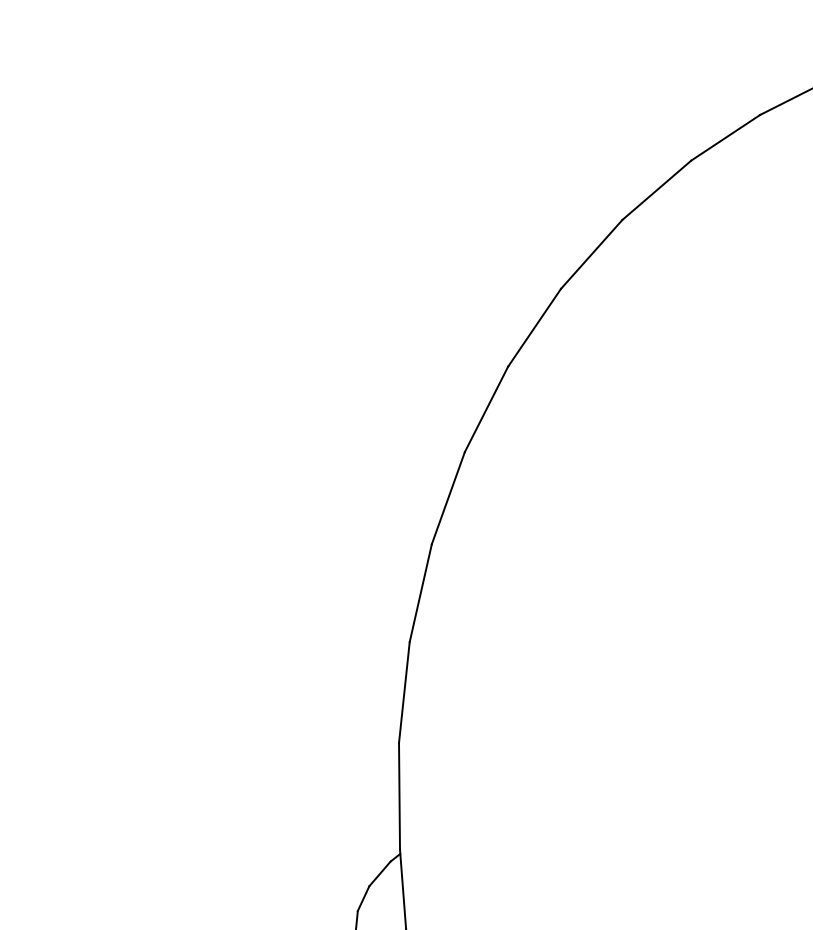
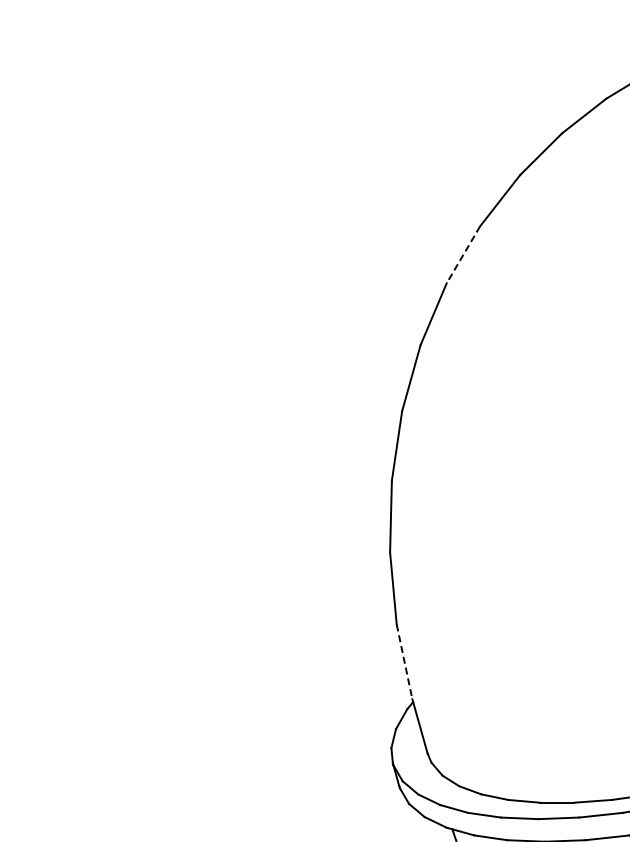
line: (591, 255) -> (463, 255), solid -> dashed
line: (399, 797) -> (404, 662), solid -> dashed

